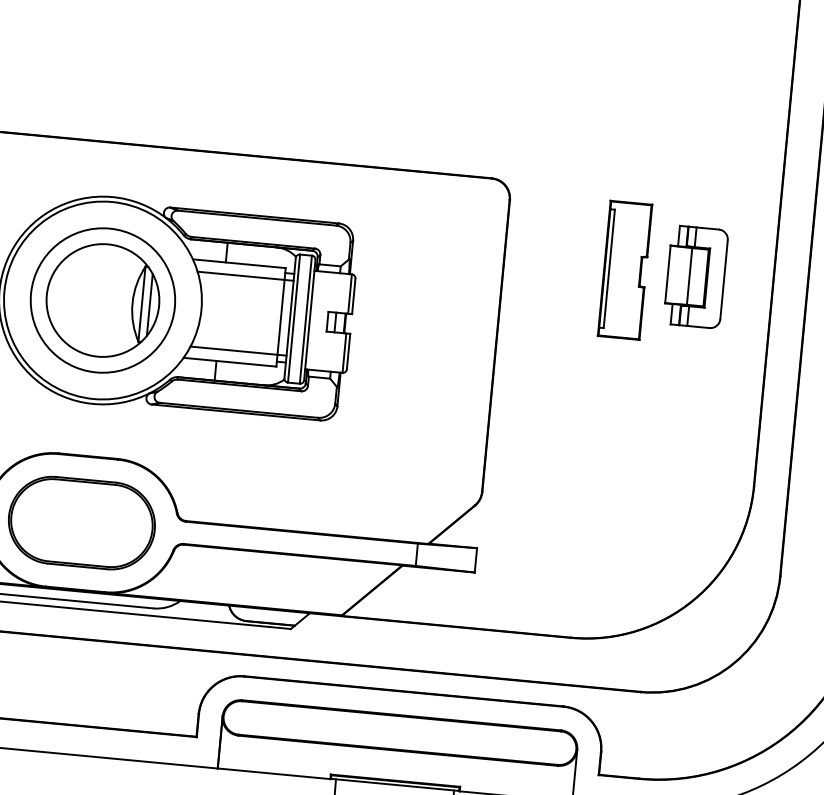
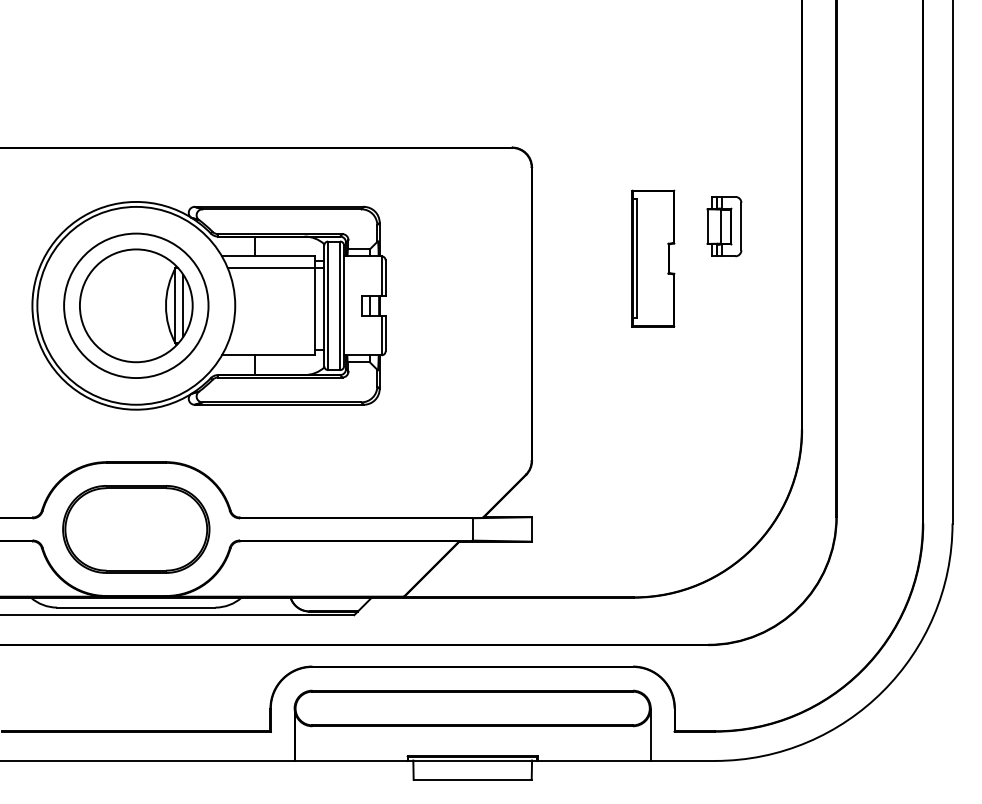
part: (625, 270) -> (653, 258), moved
part: (696, 276) -> (724, 226), size x0.6
line: (238, 351) -> (275, 343), removed

